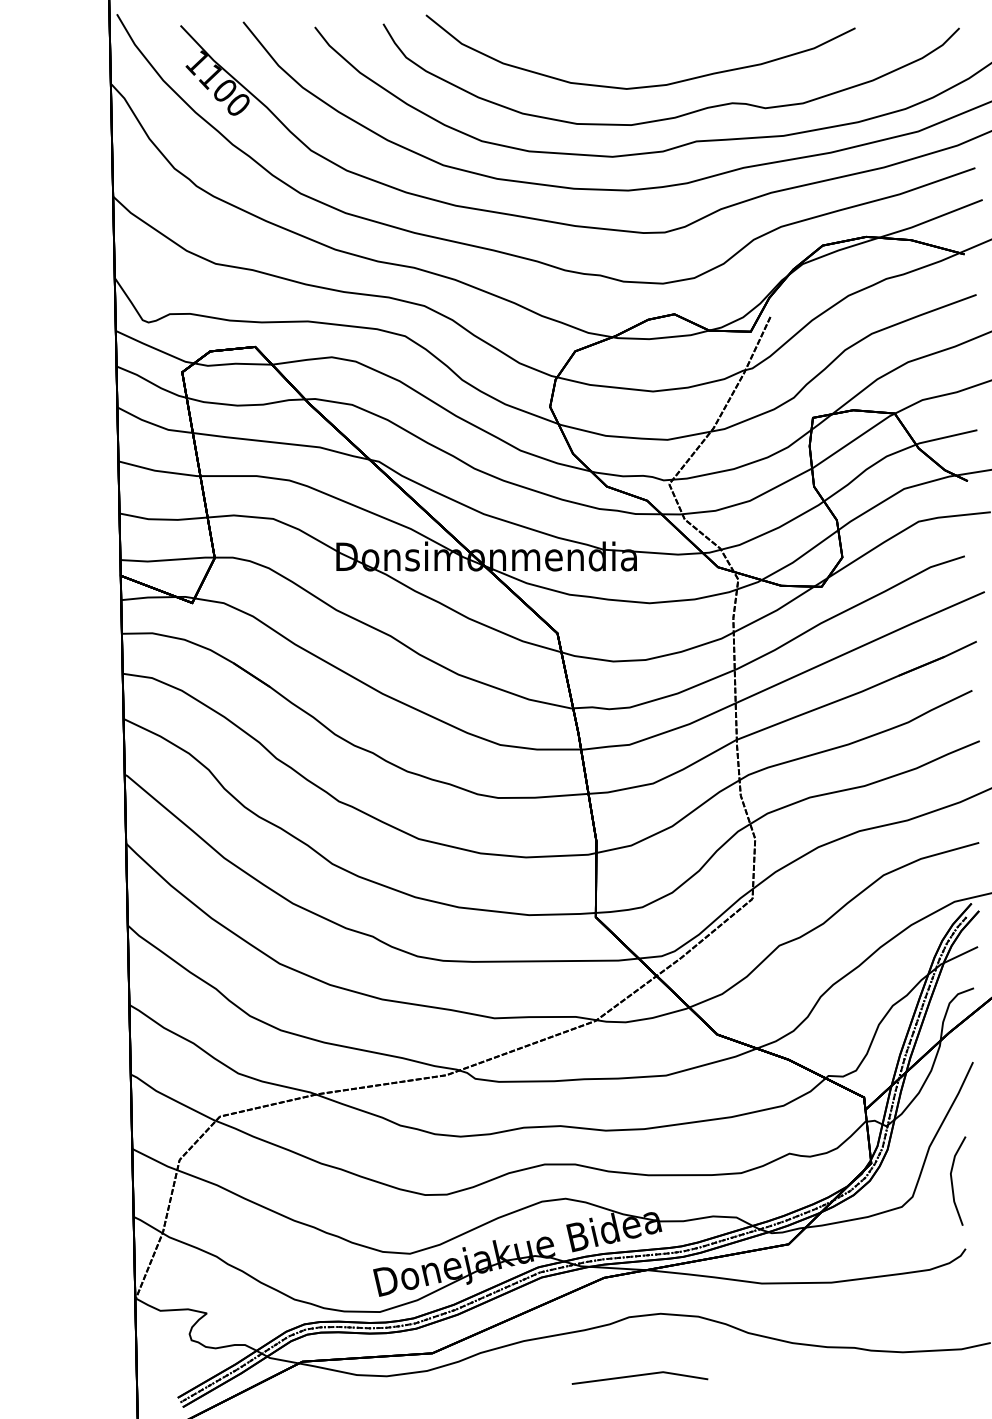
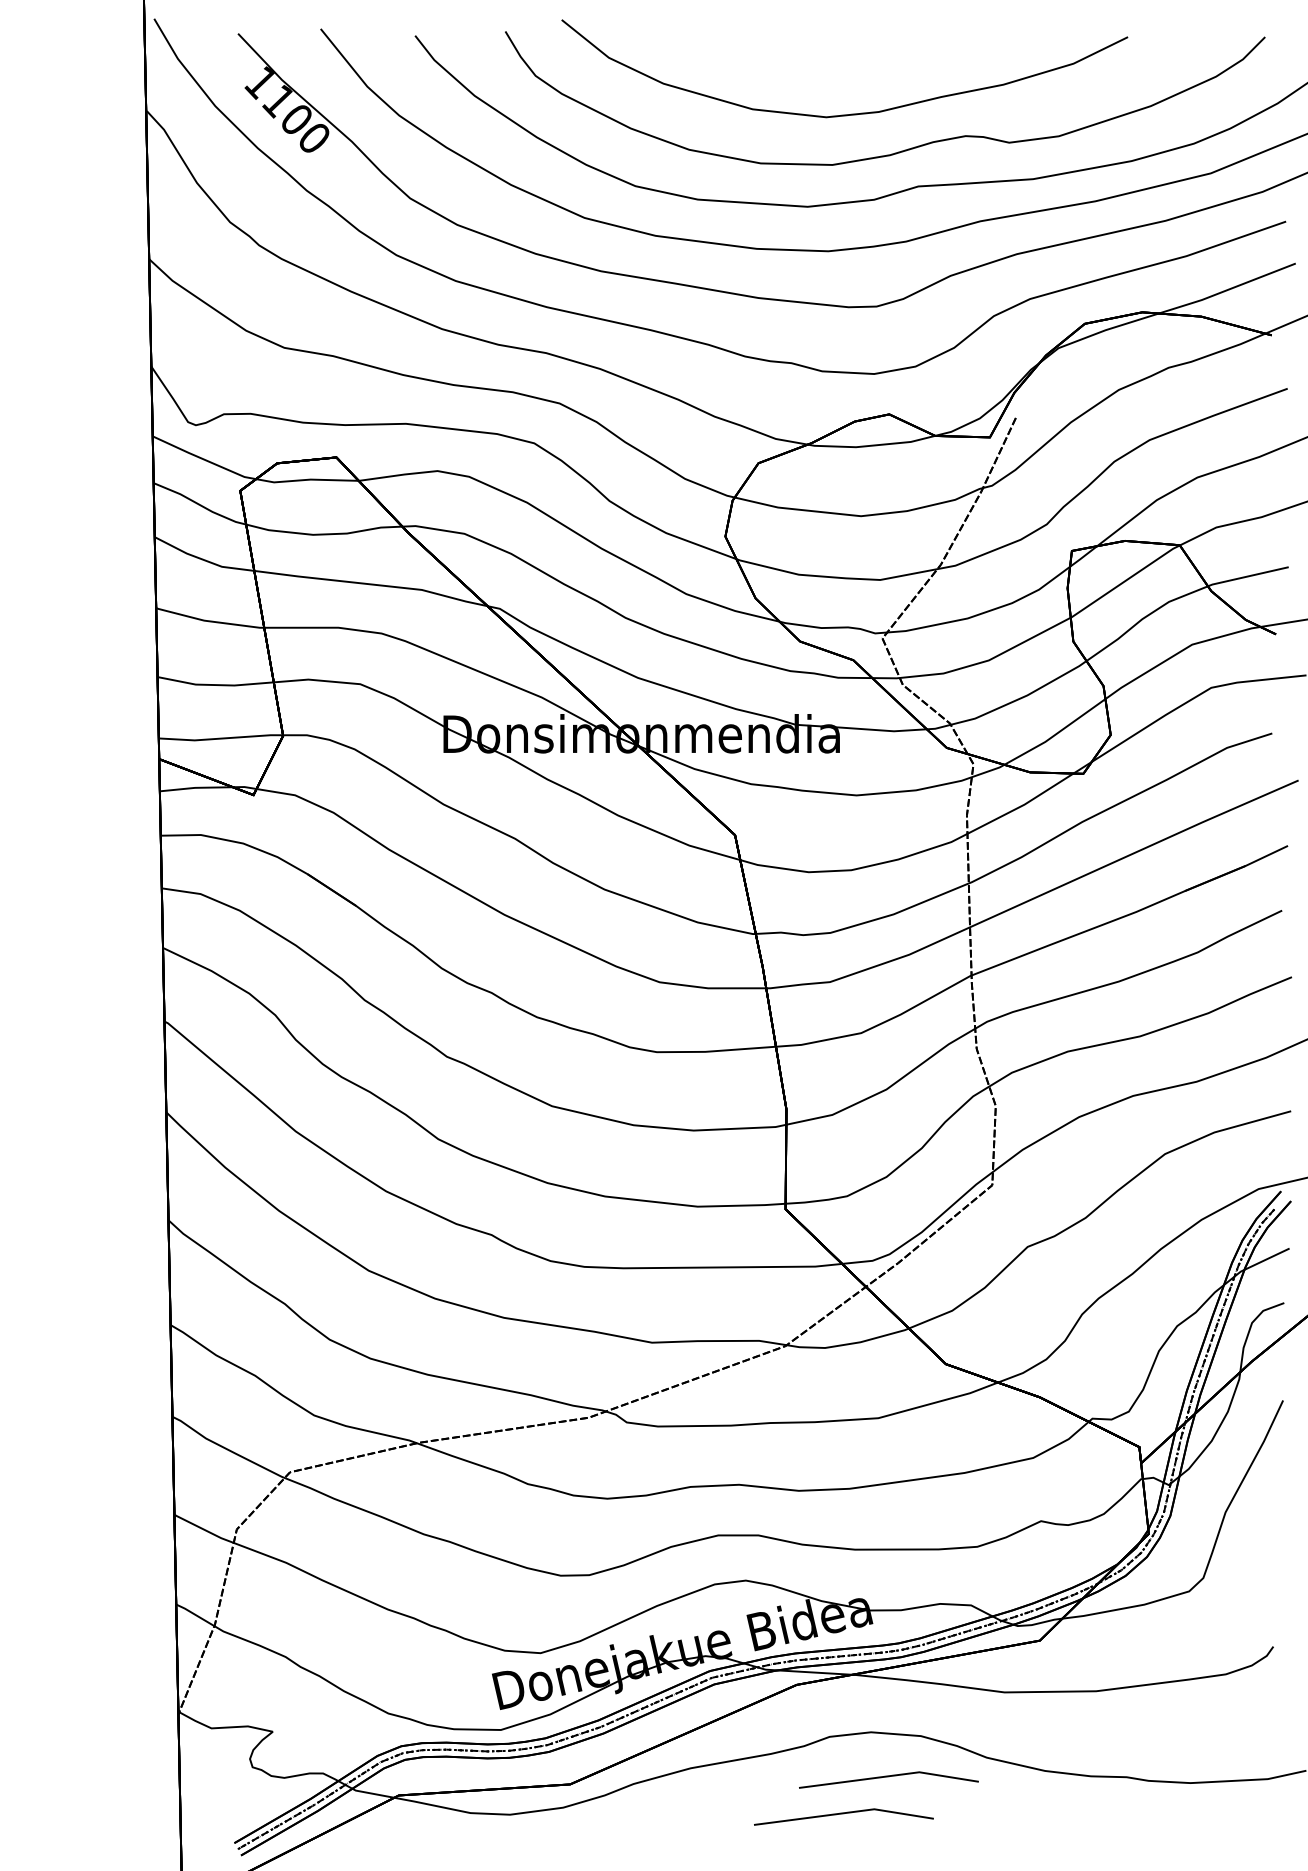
line: (952, 1183) -> (1256, 1560), removed
line: (673, 1348) -> (888, 1777), added

